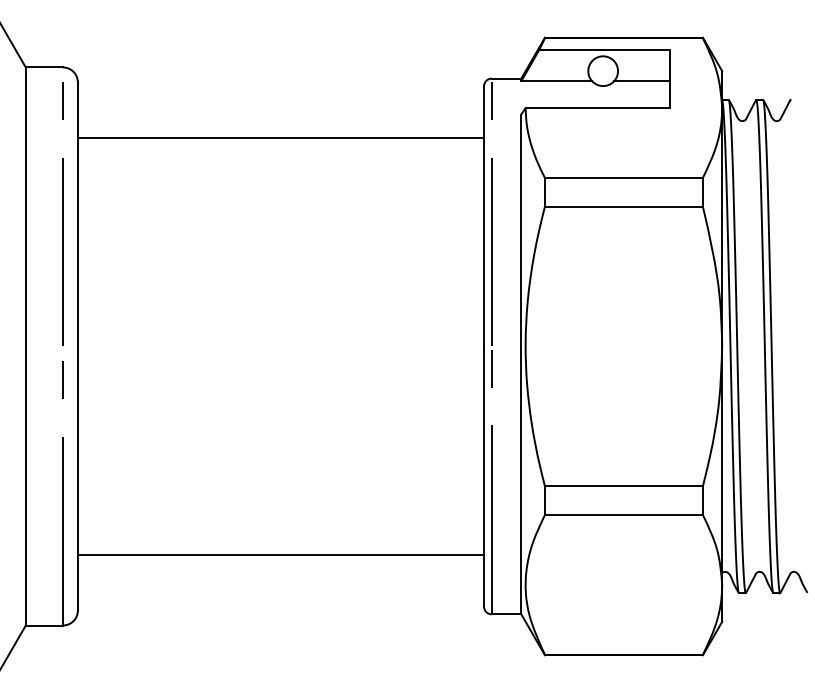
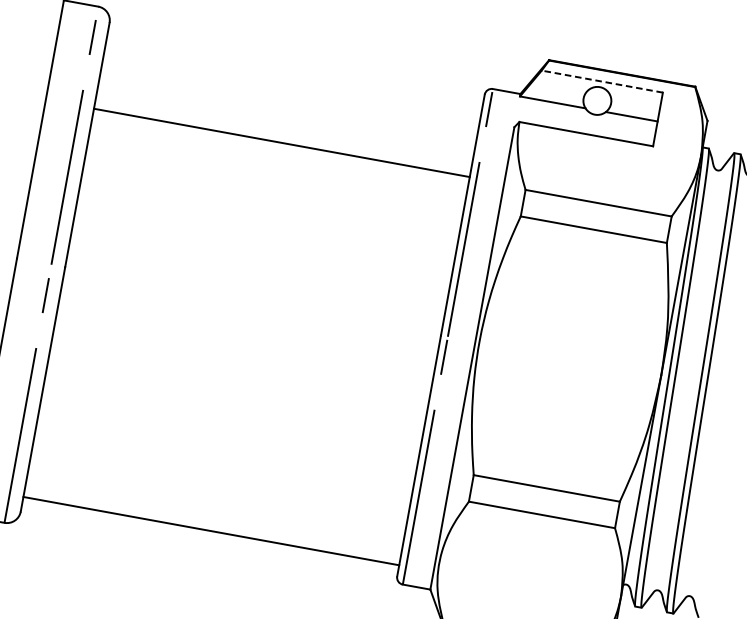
line: (604, 50) -> (602, 81), solid -> dashed
line: (280, 138) -> (281, 143), moved
line: (280, 554) -> (210, 530), moved

